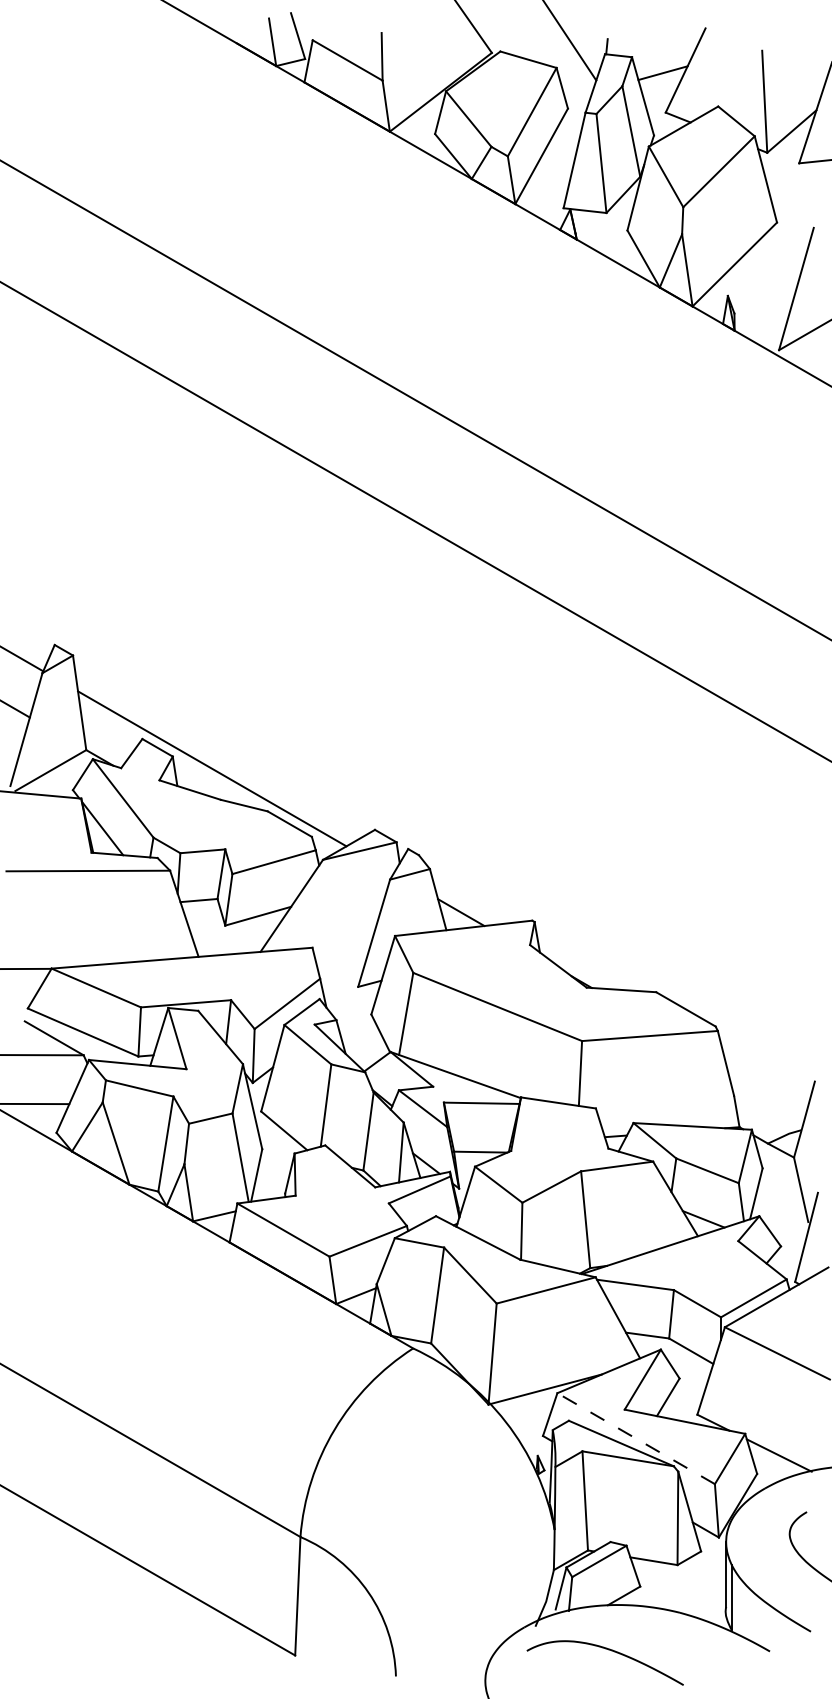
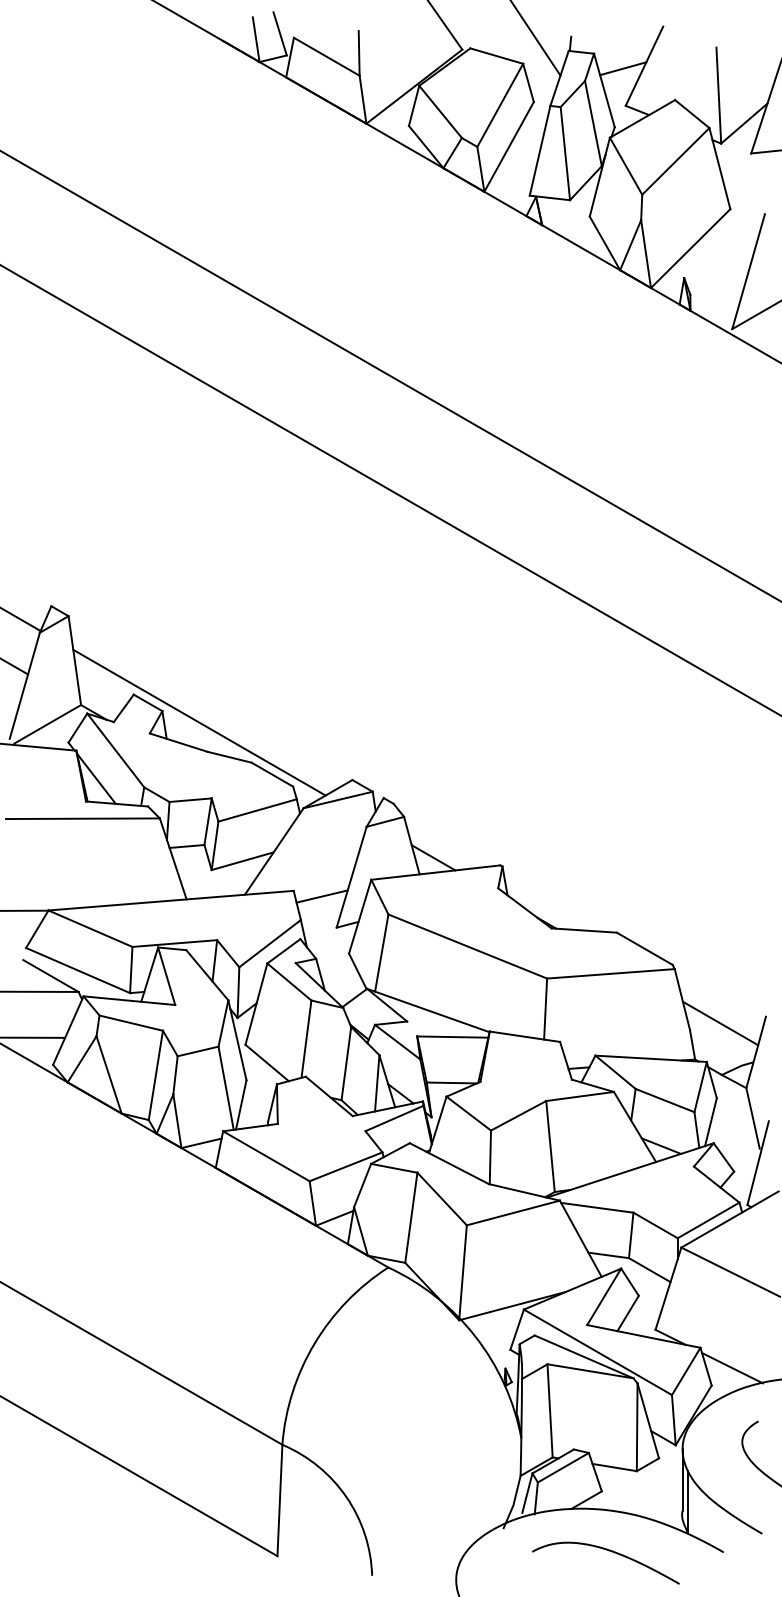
line: (342, 953) -> (321, 896), added
line: (766, 1088) -> (720, 1023), added
line: (635, 1438) -> (597, 1352), dashed -> solid
curve: (608, 1650) -> (608, 1551), moved

